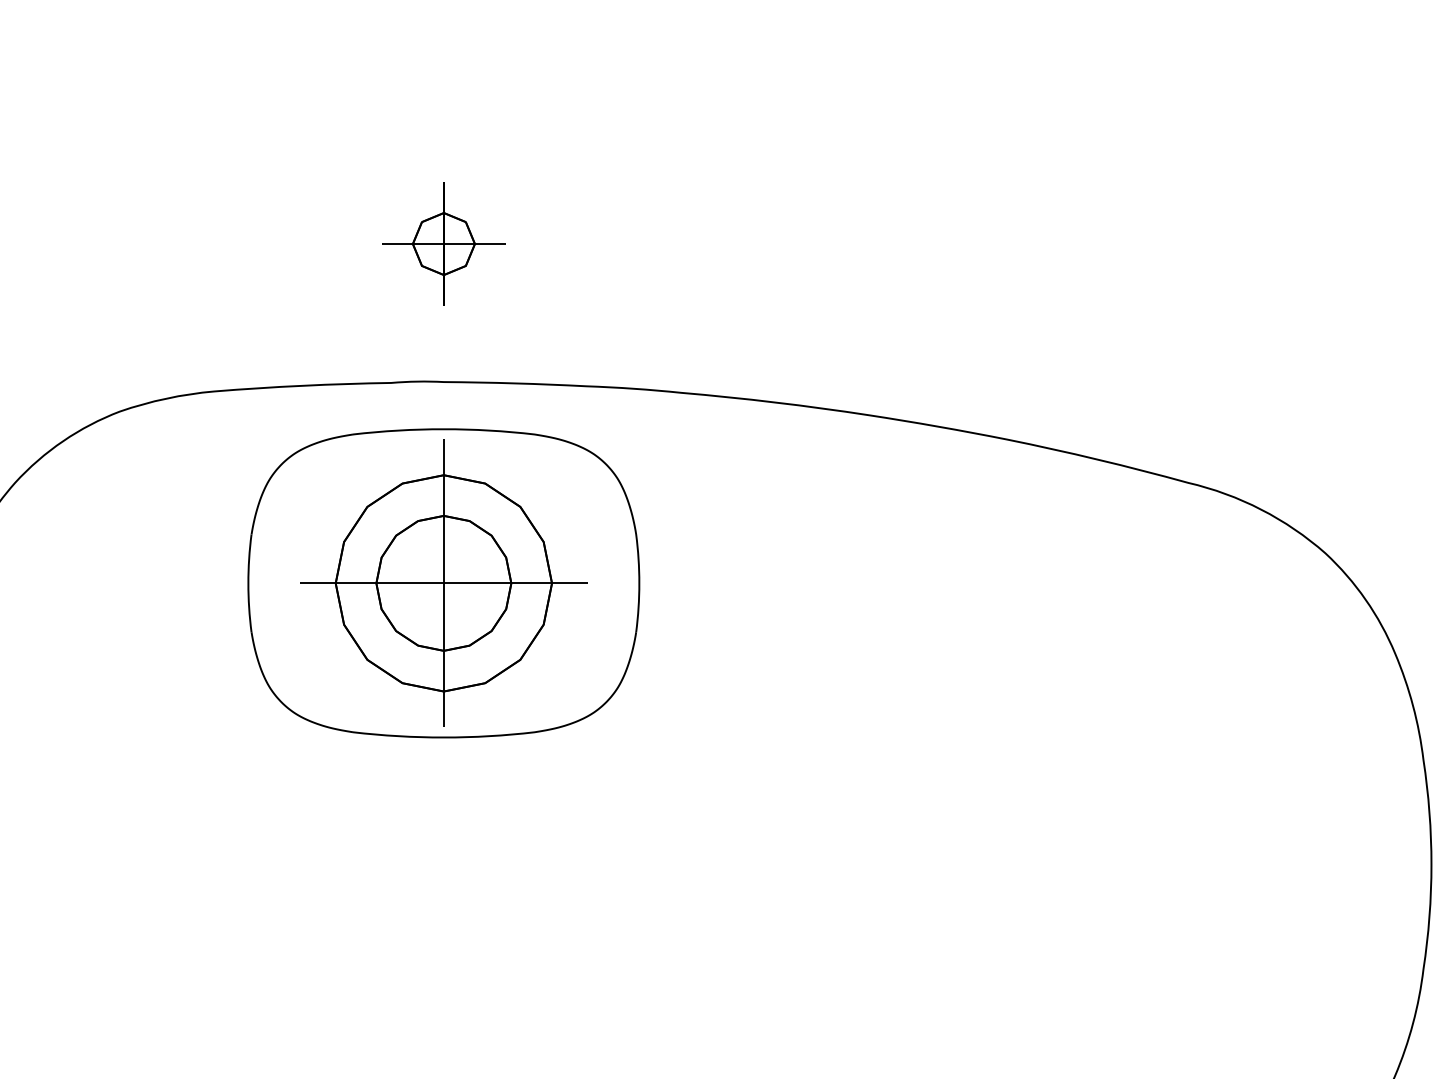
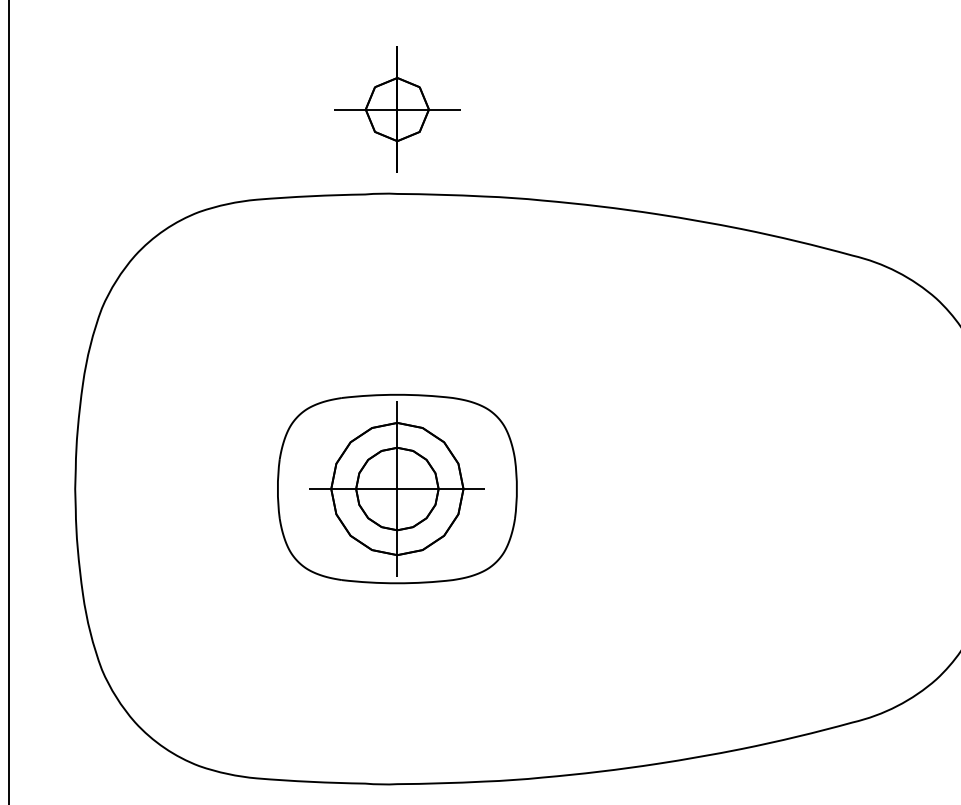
part: (444, 243) -> (397, 109), size x1.67
part: (444, 582) -> (397, 488), moved

